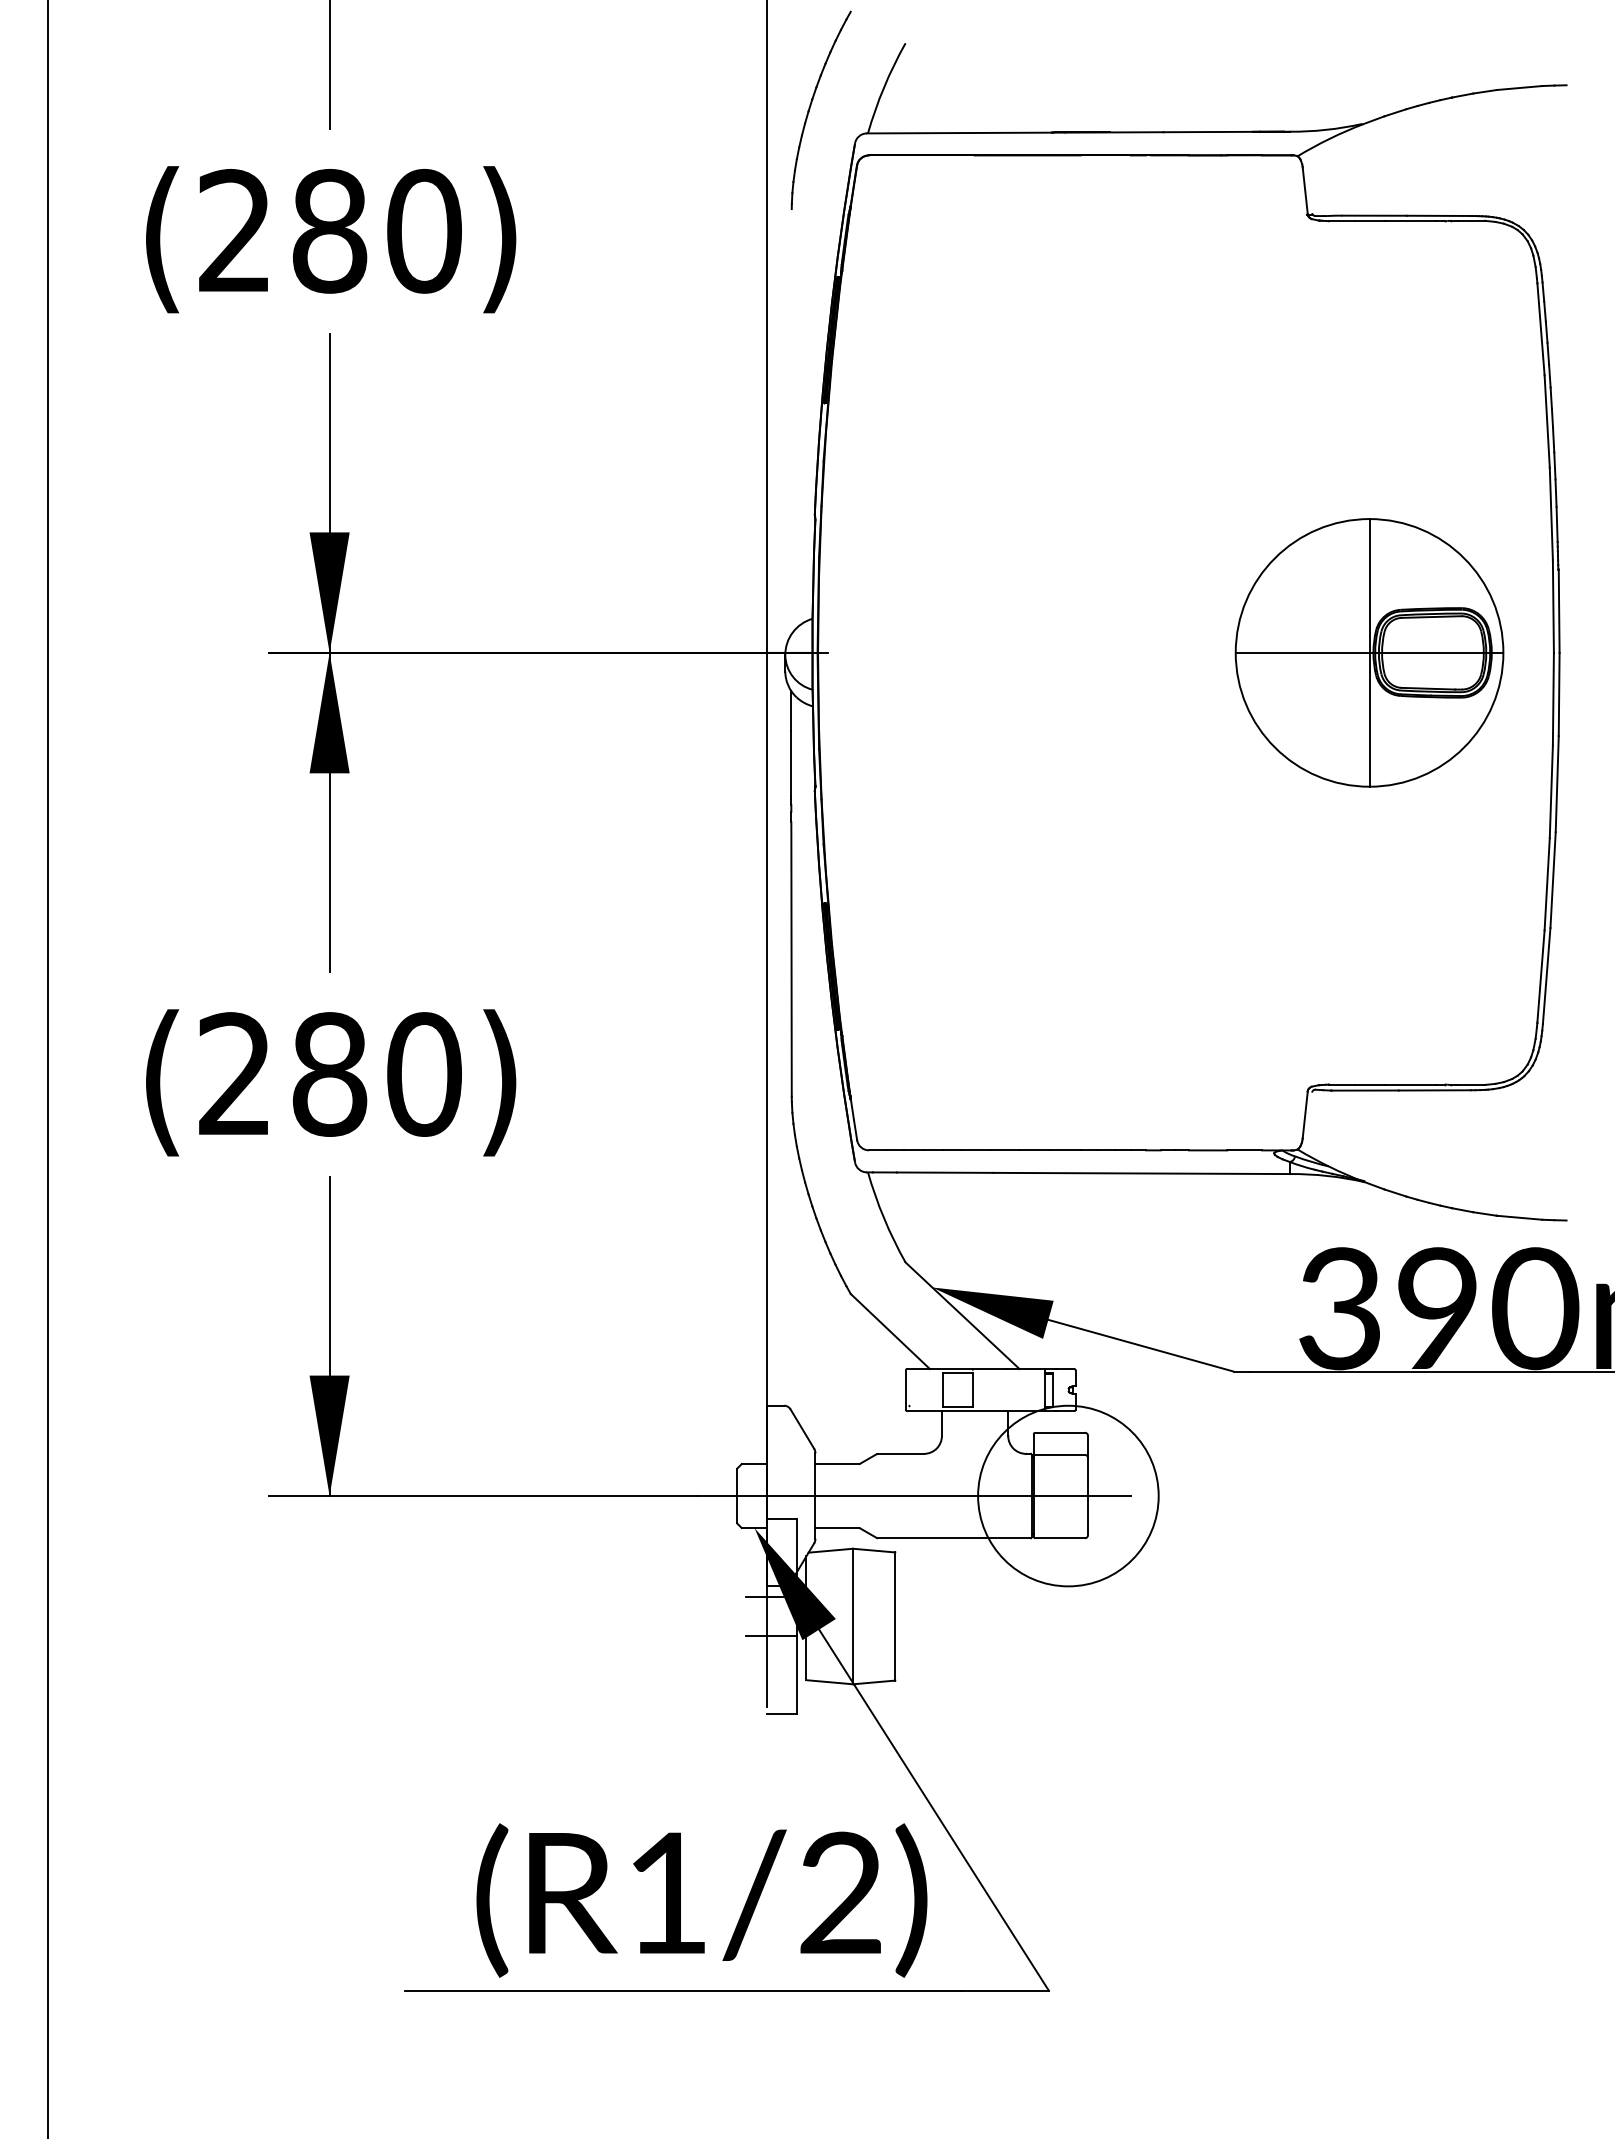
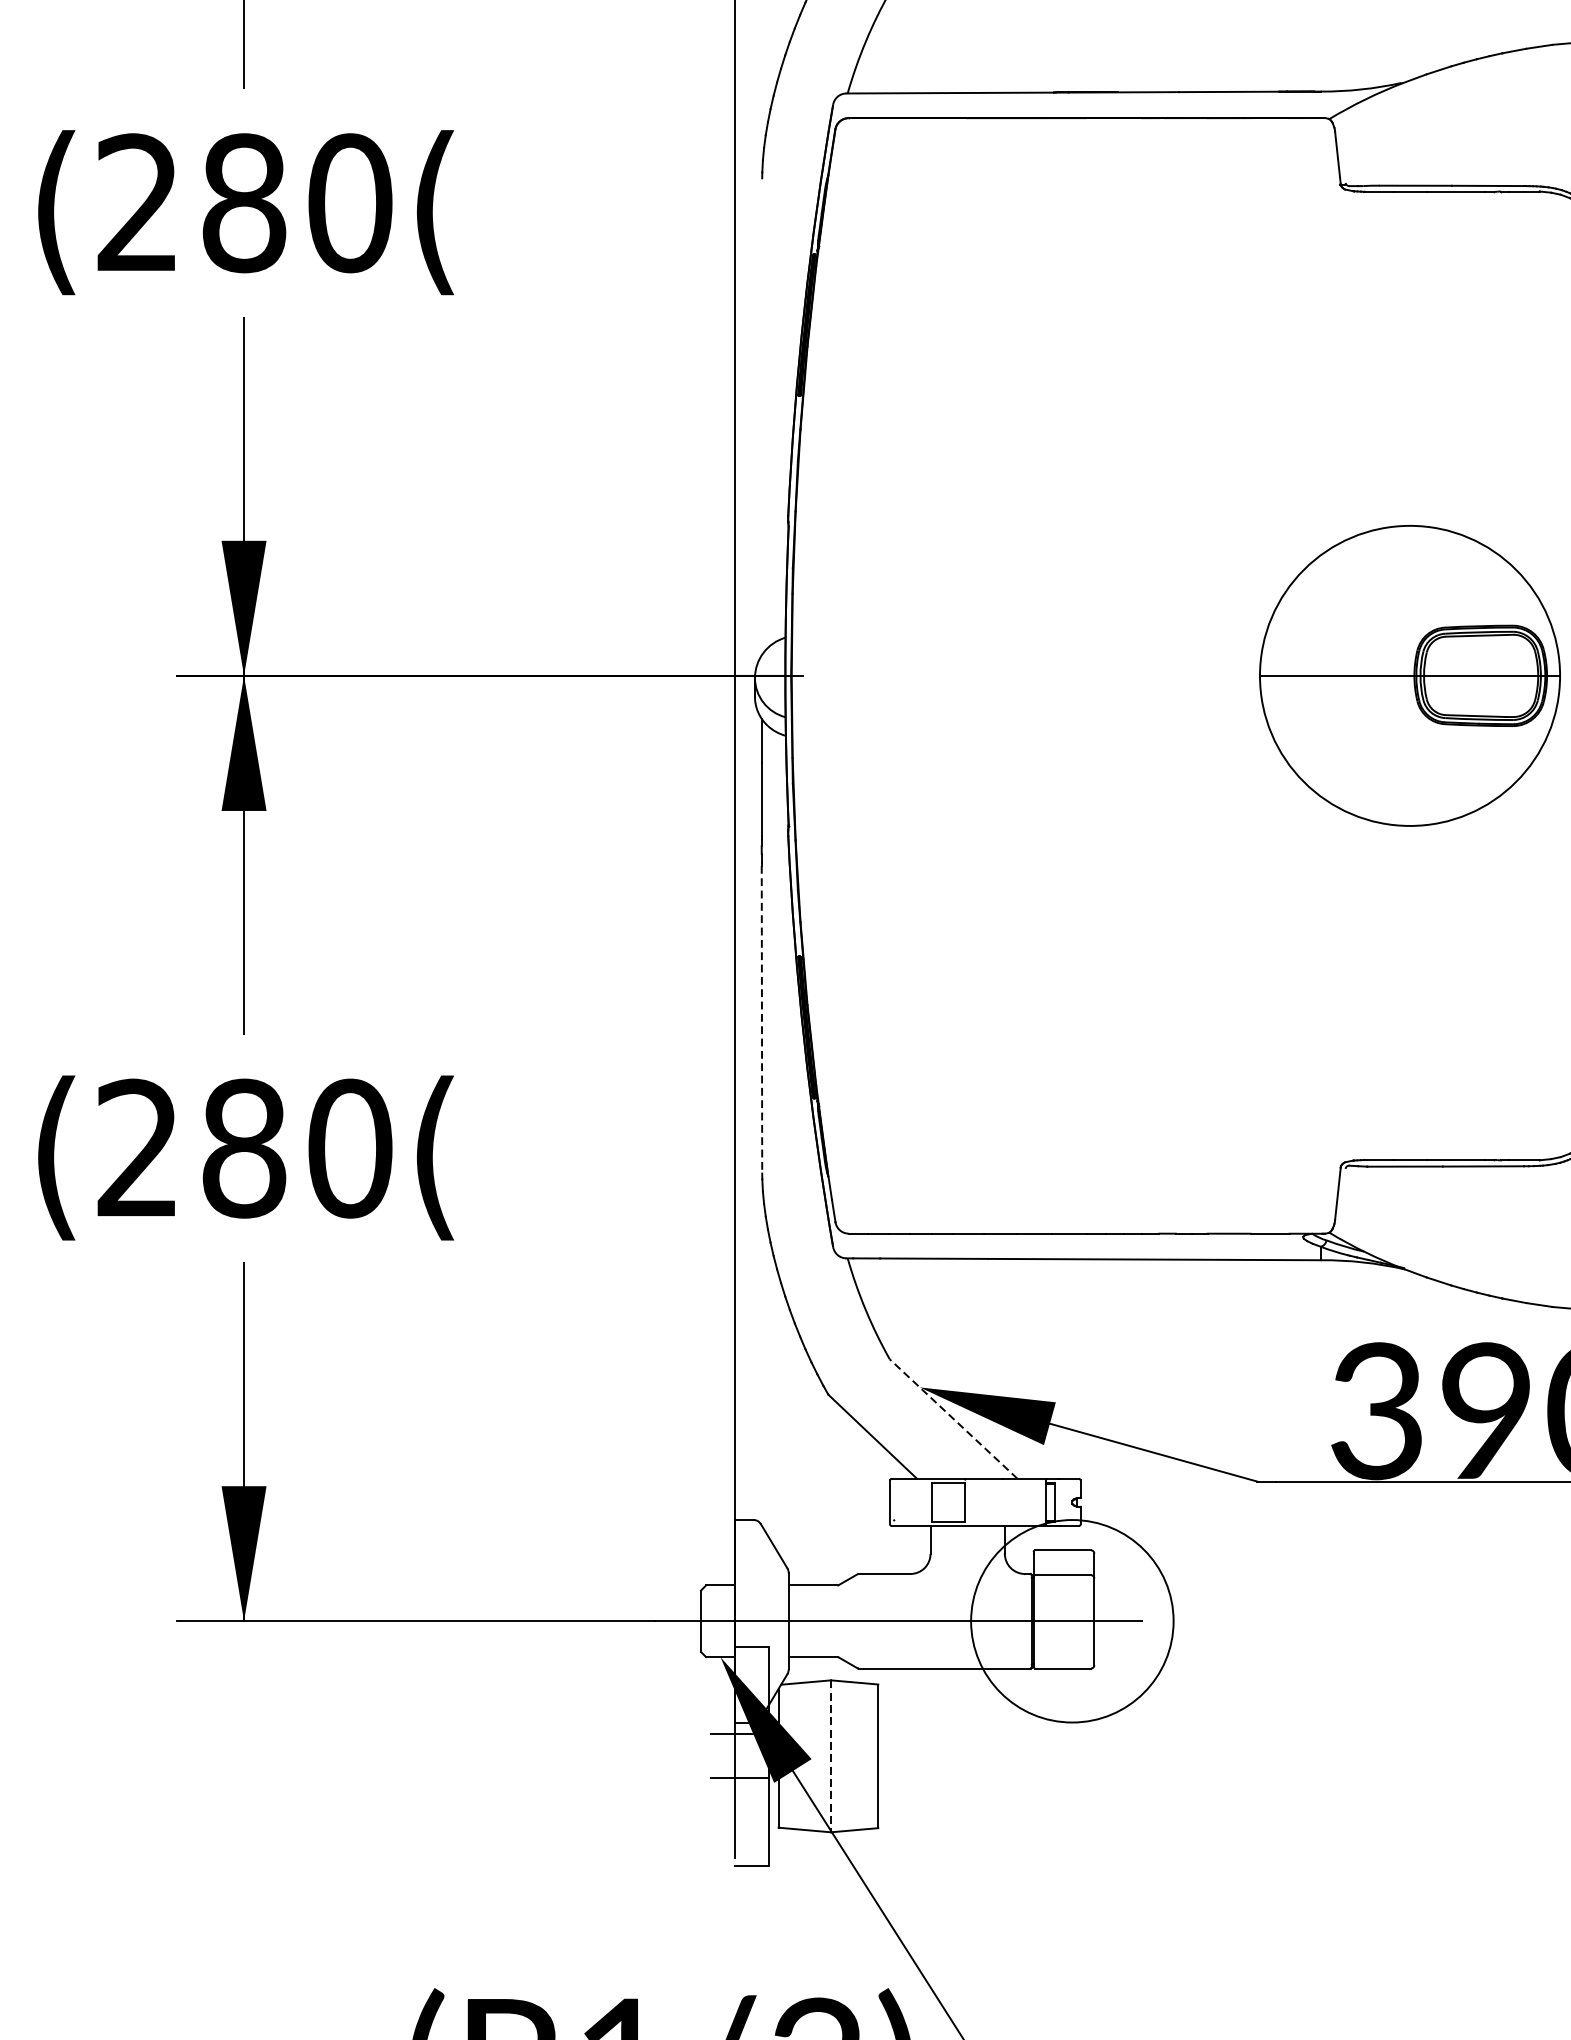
text: (499, 239) -> (434, 212), ) -> (
line: (1369, 652) -> (1409, 675), removed
line: (791, 960) -> (761, 1020), solid -> dashed
text: (499, 1082) -> (434, 1157), ) -> (
line: (962, 1315) -> (953, 1418), solid -> dashed
line: (853, 1616) -> (831, 1756), solid -> dashed

